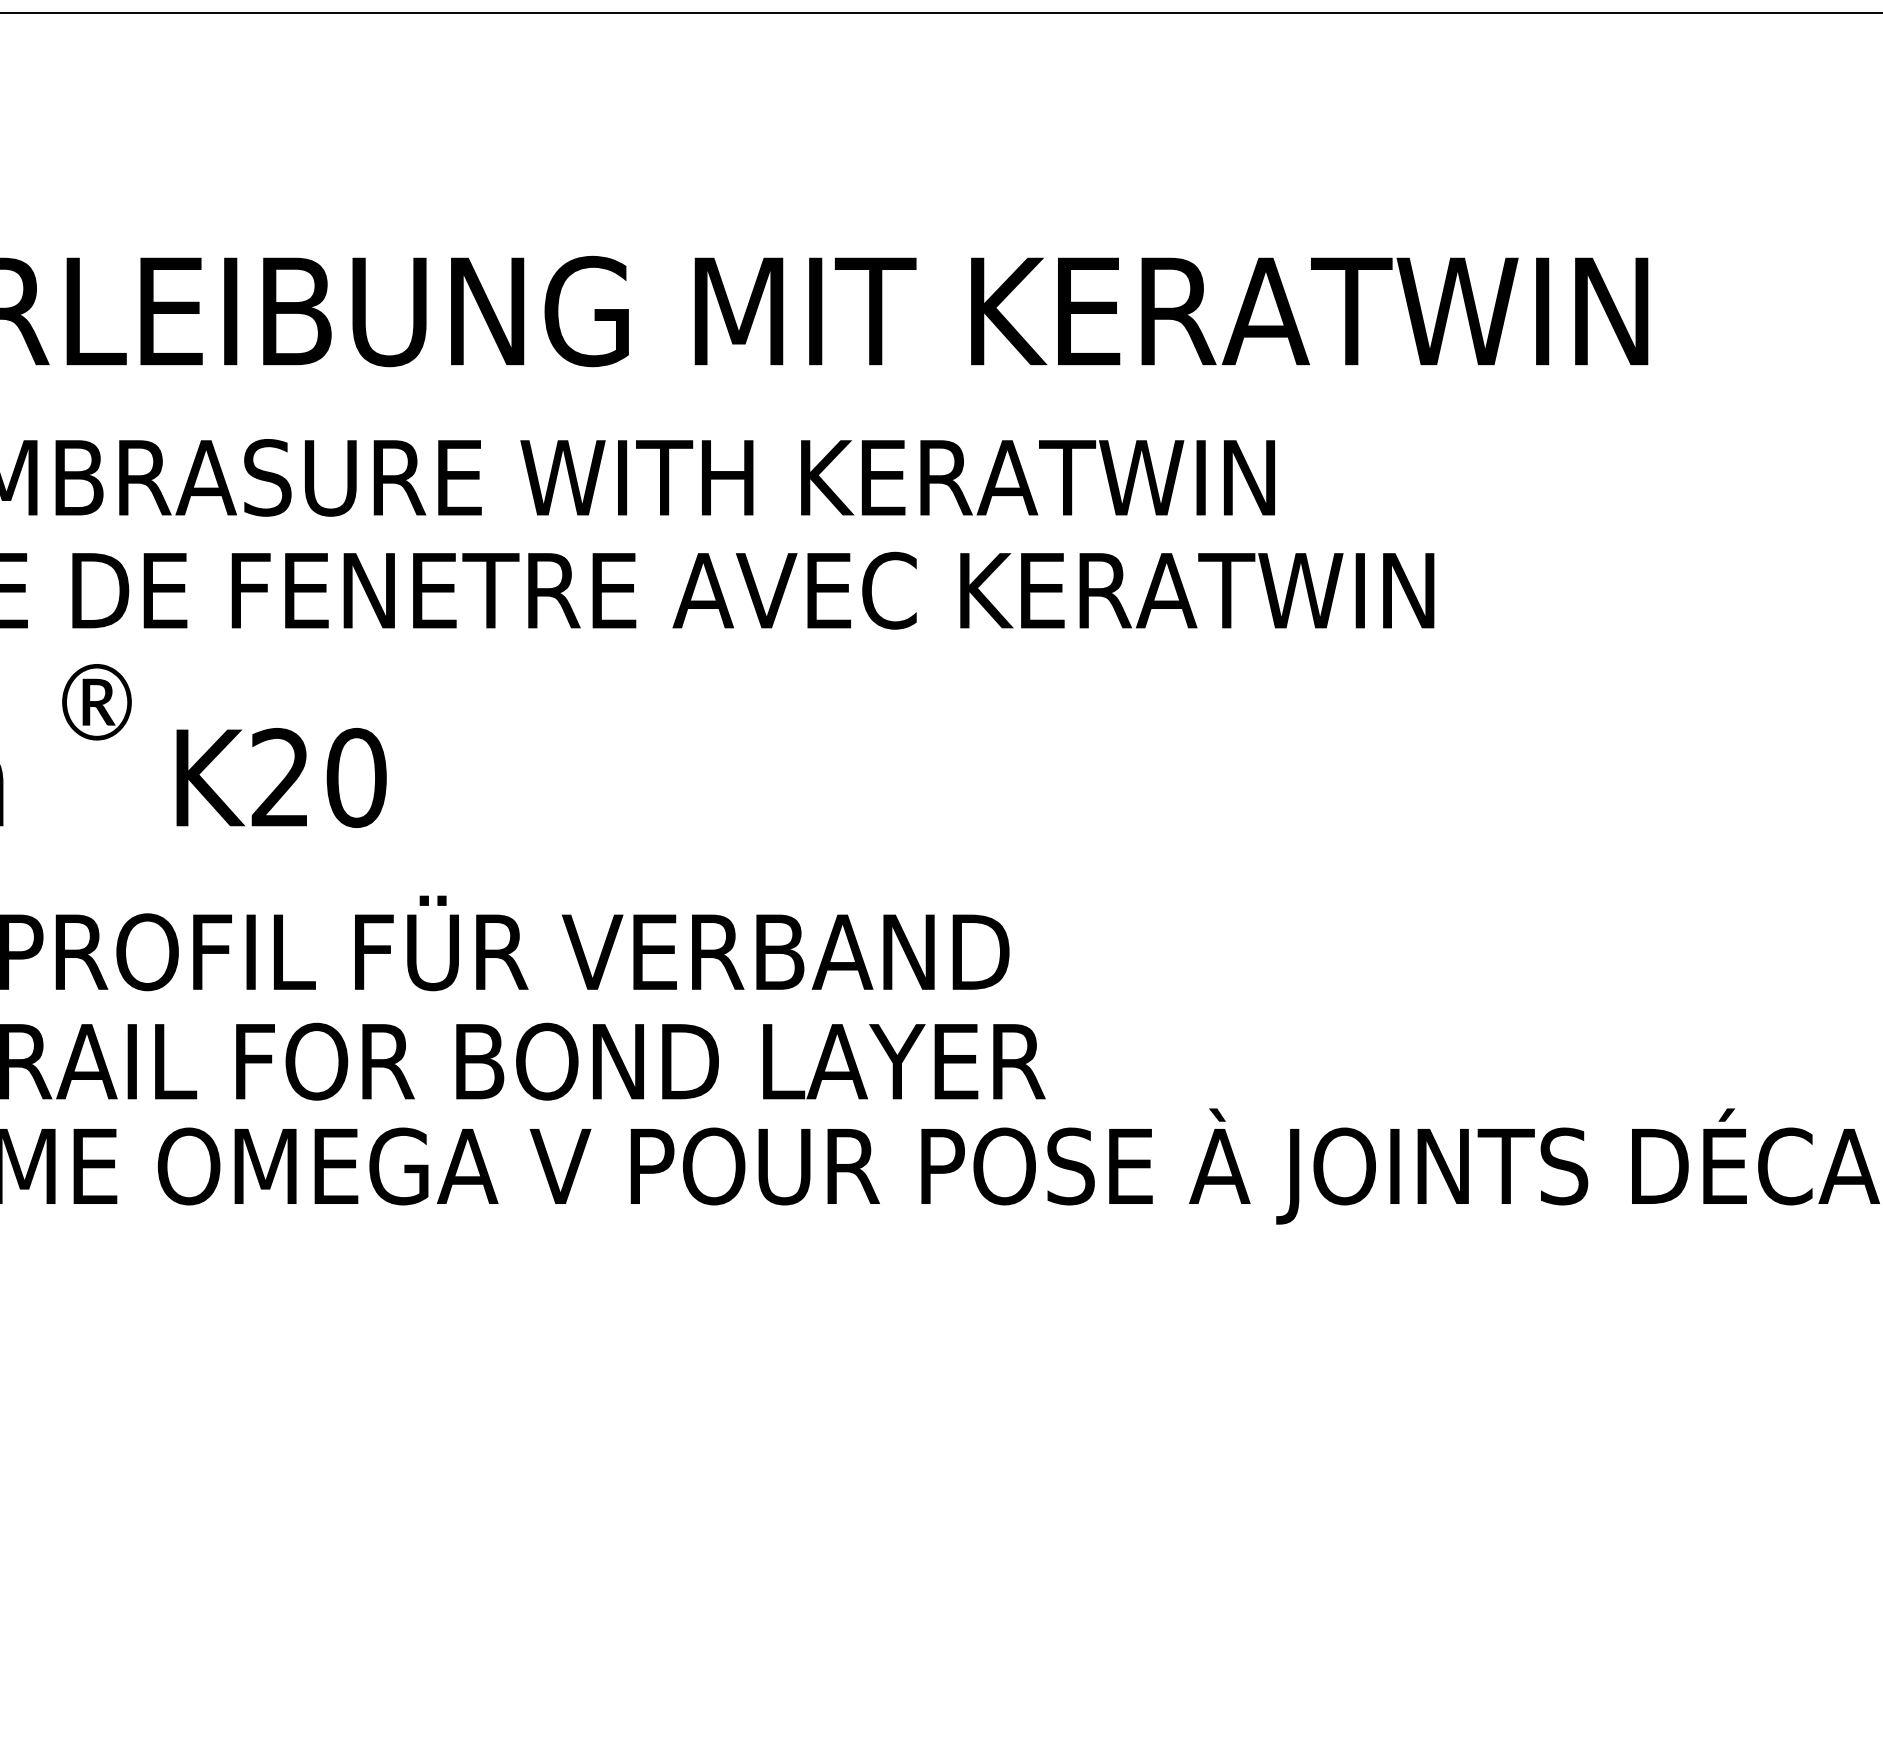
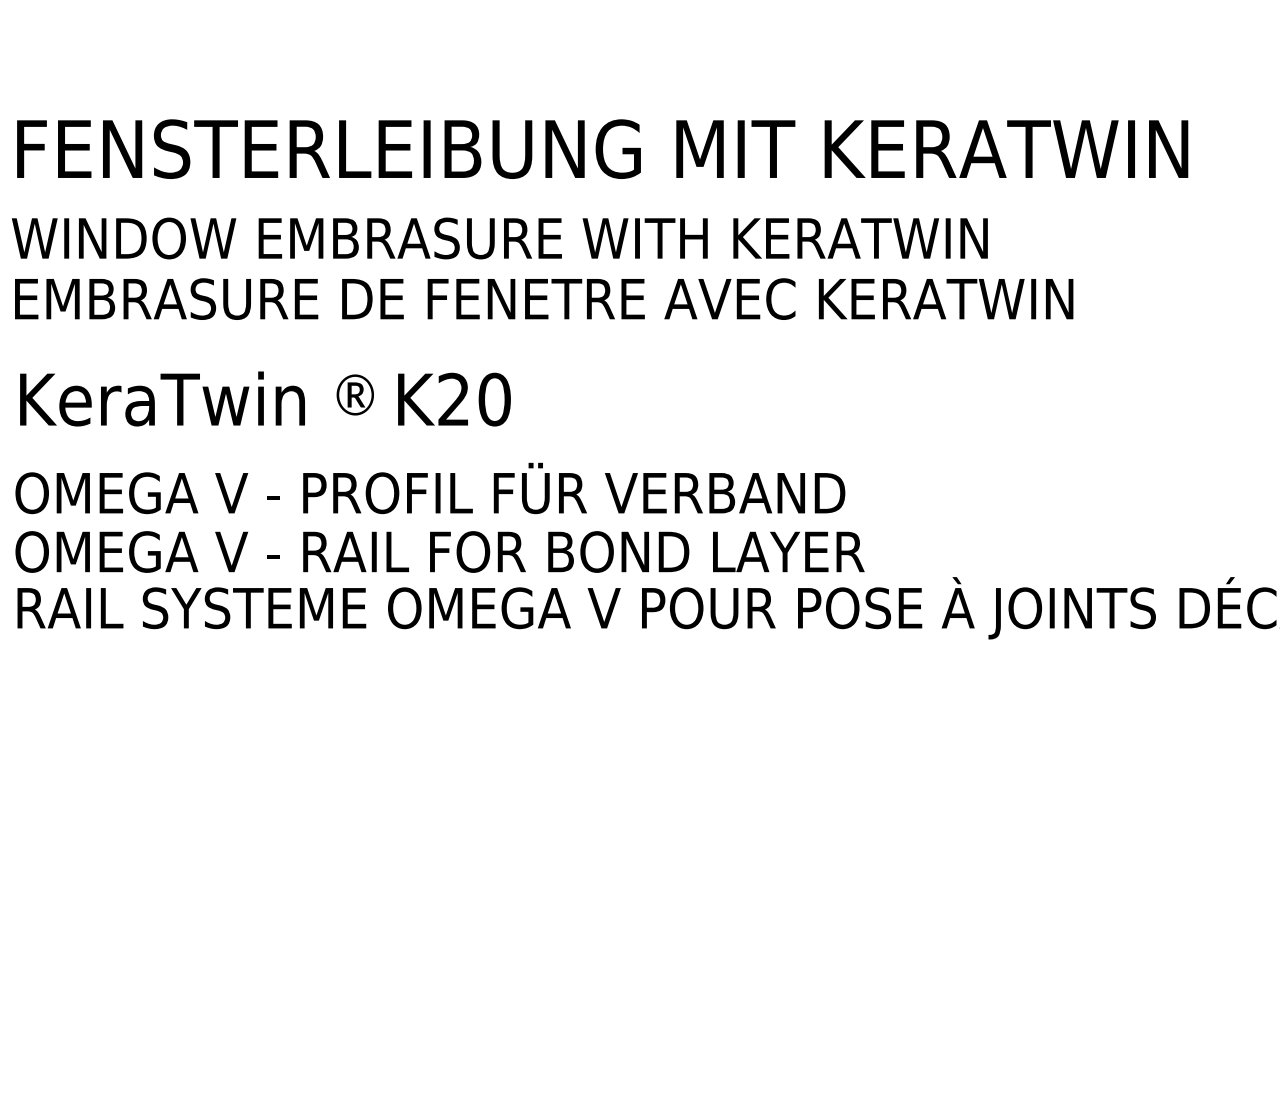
text: (95, 701) -> (354, 394), moved

